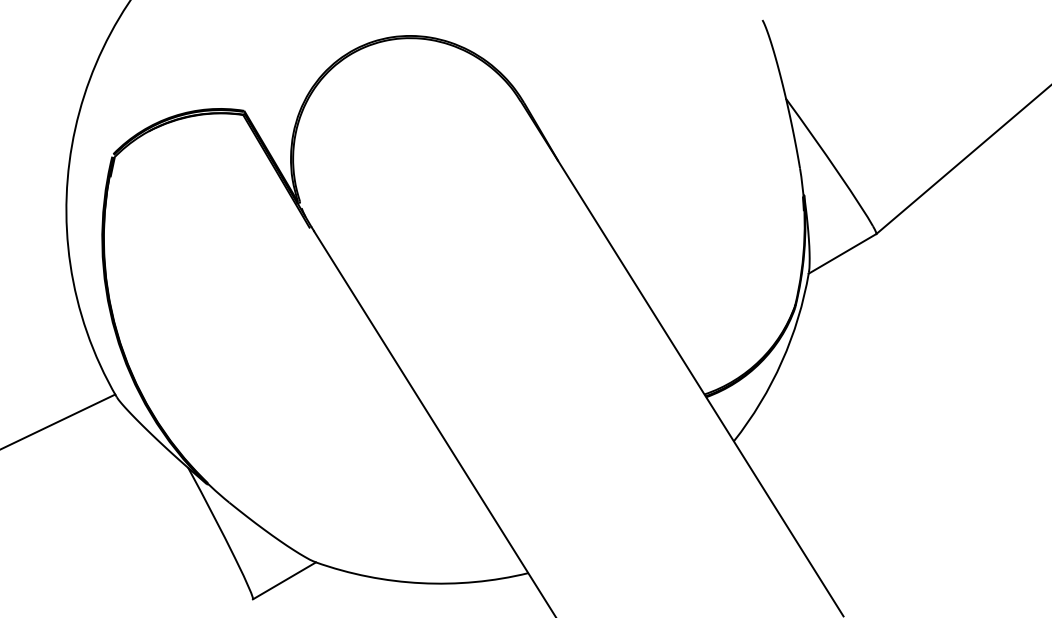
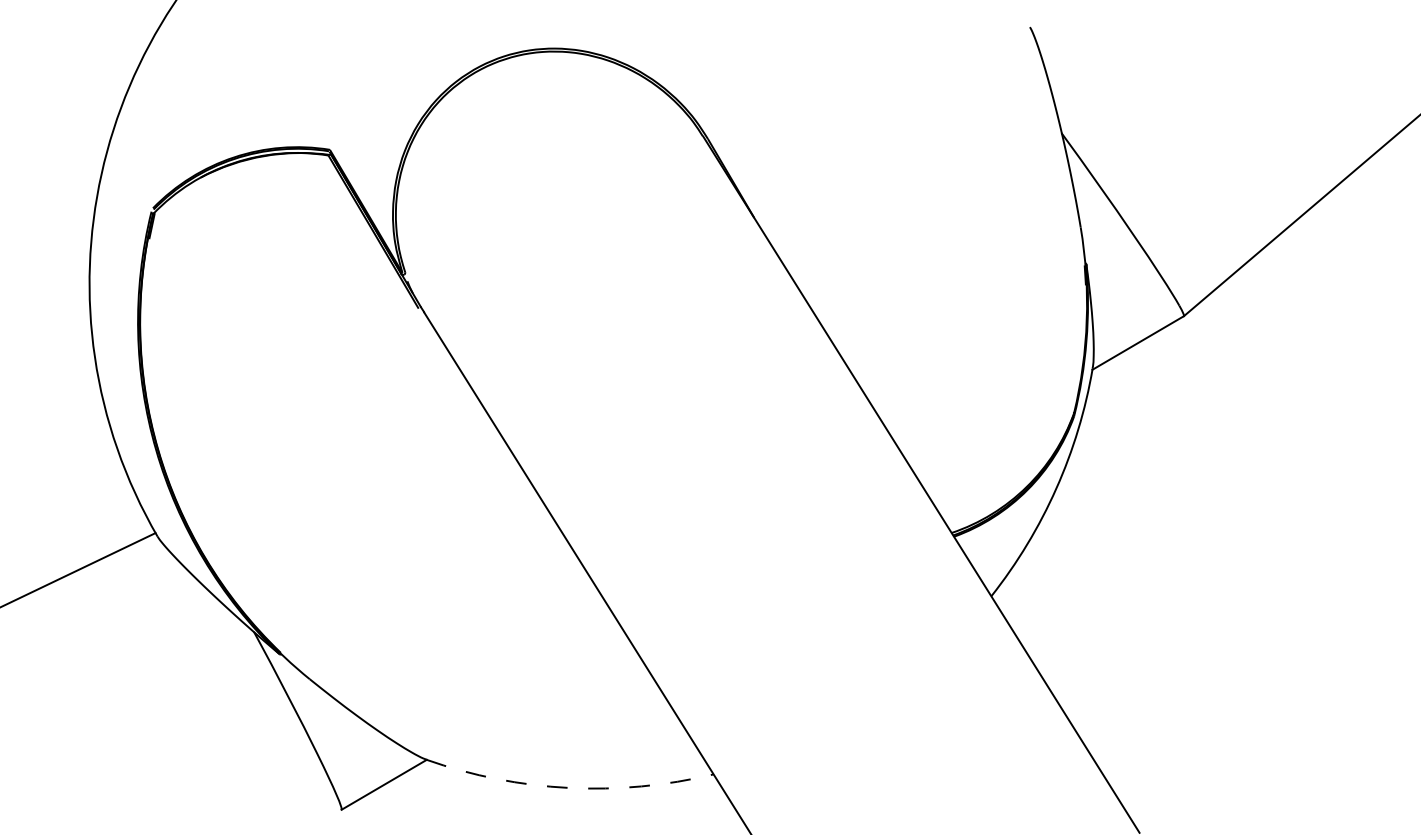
arc: (421, 583) -> (569, 788), solid -> dashed

